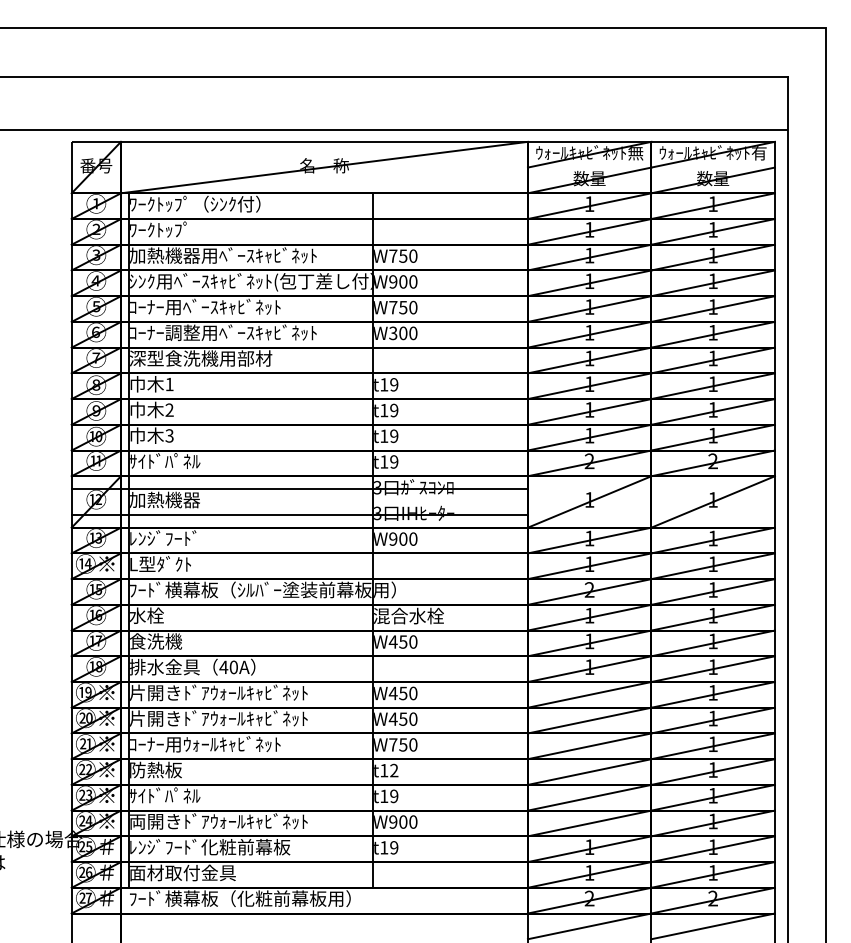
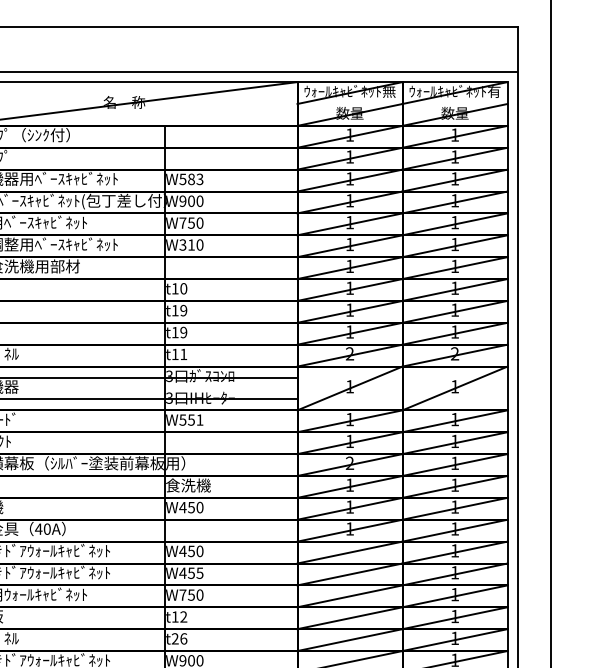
text: (403, 255) -> (191, 178), W750 -> W583
text: (403, 333) -> (191, 245), W300 -> W310
text: (394, 384) -> (183, 288), t19 -> t10
text: (394, 461) -> (183, 354), t19 -> t11
text: (403, 538) -> (191, 419), W900 -> W551
text: (408, 615) -> (195, 485), 混合水栓 -> 食洗機
text: (413, 718) -> (200, 572), W450 -> W455
text: (389, 796) -> (179, 639), t19 -> t26

